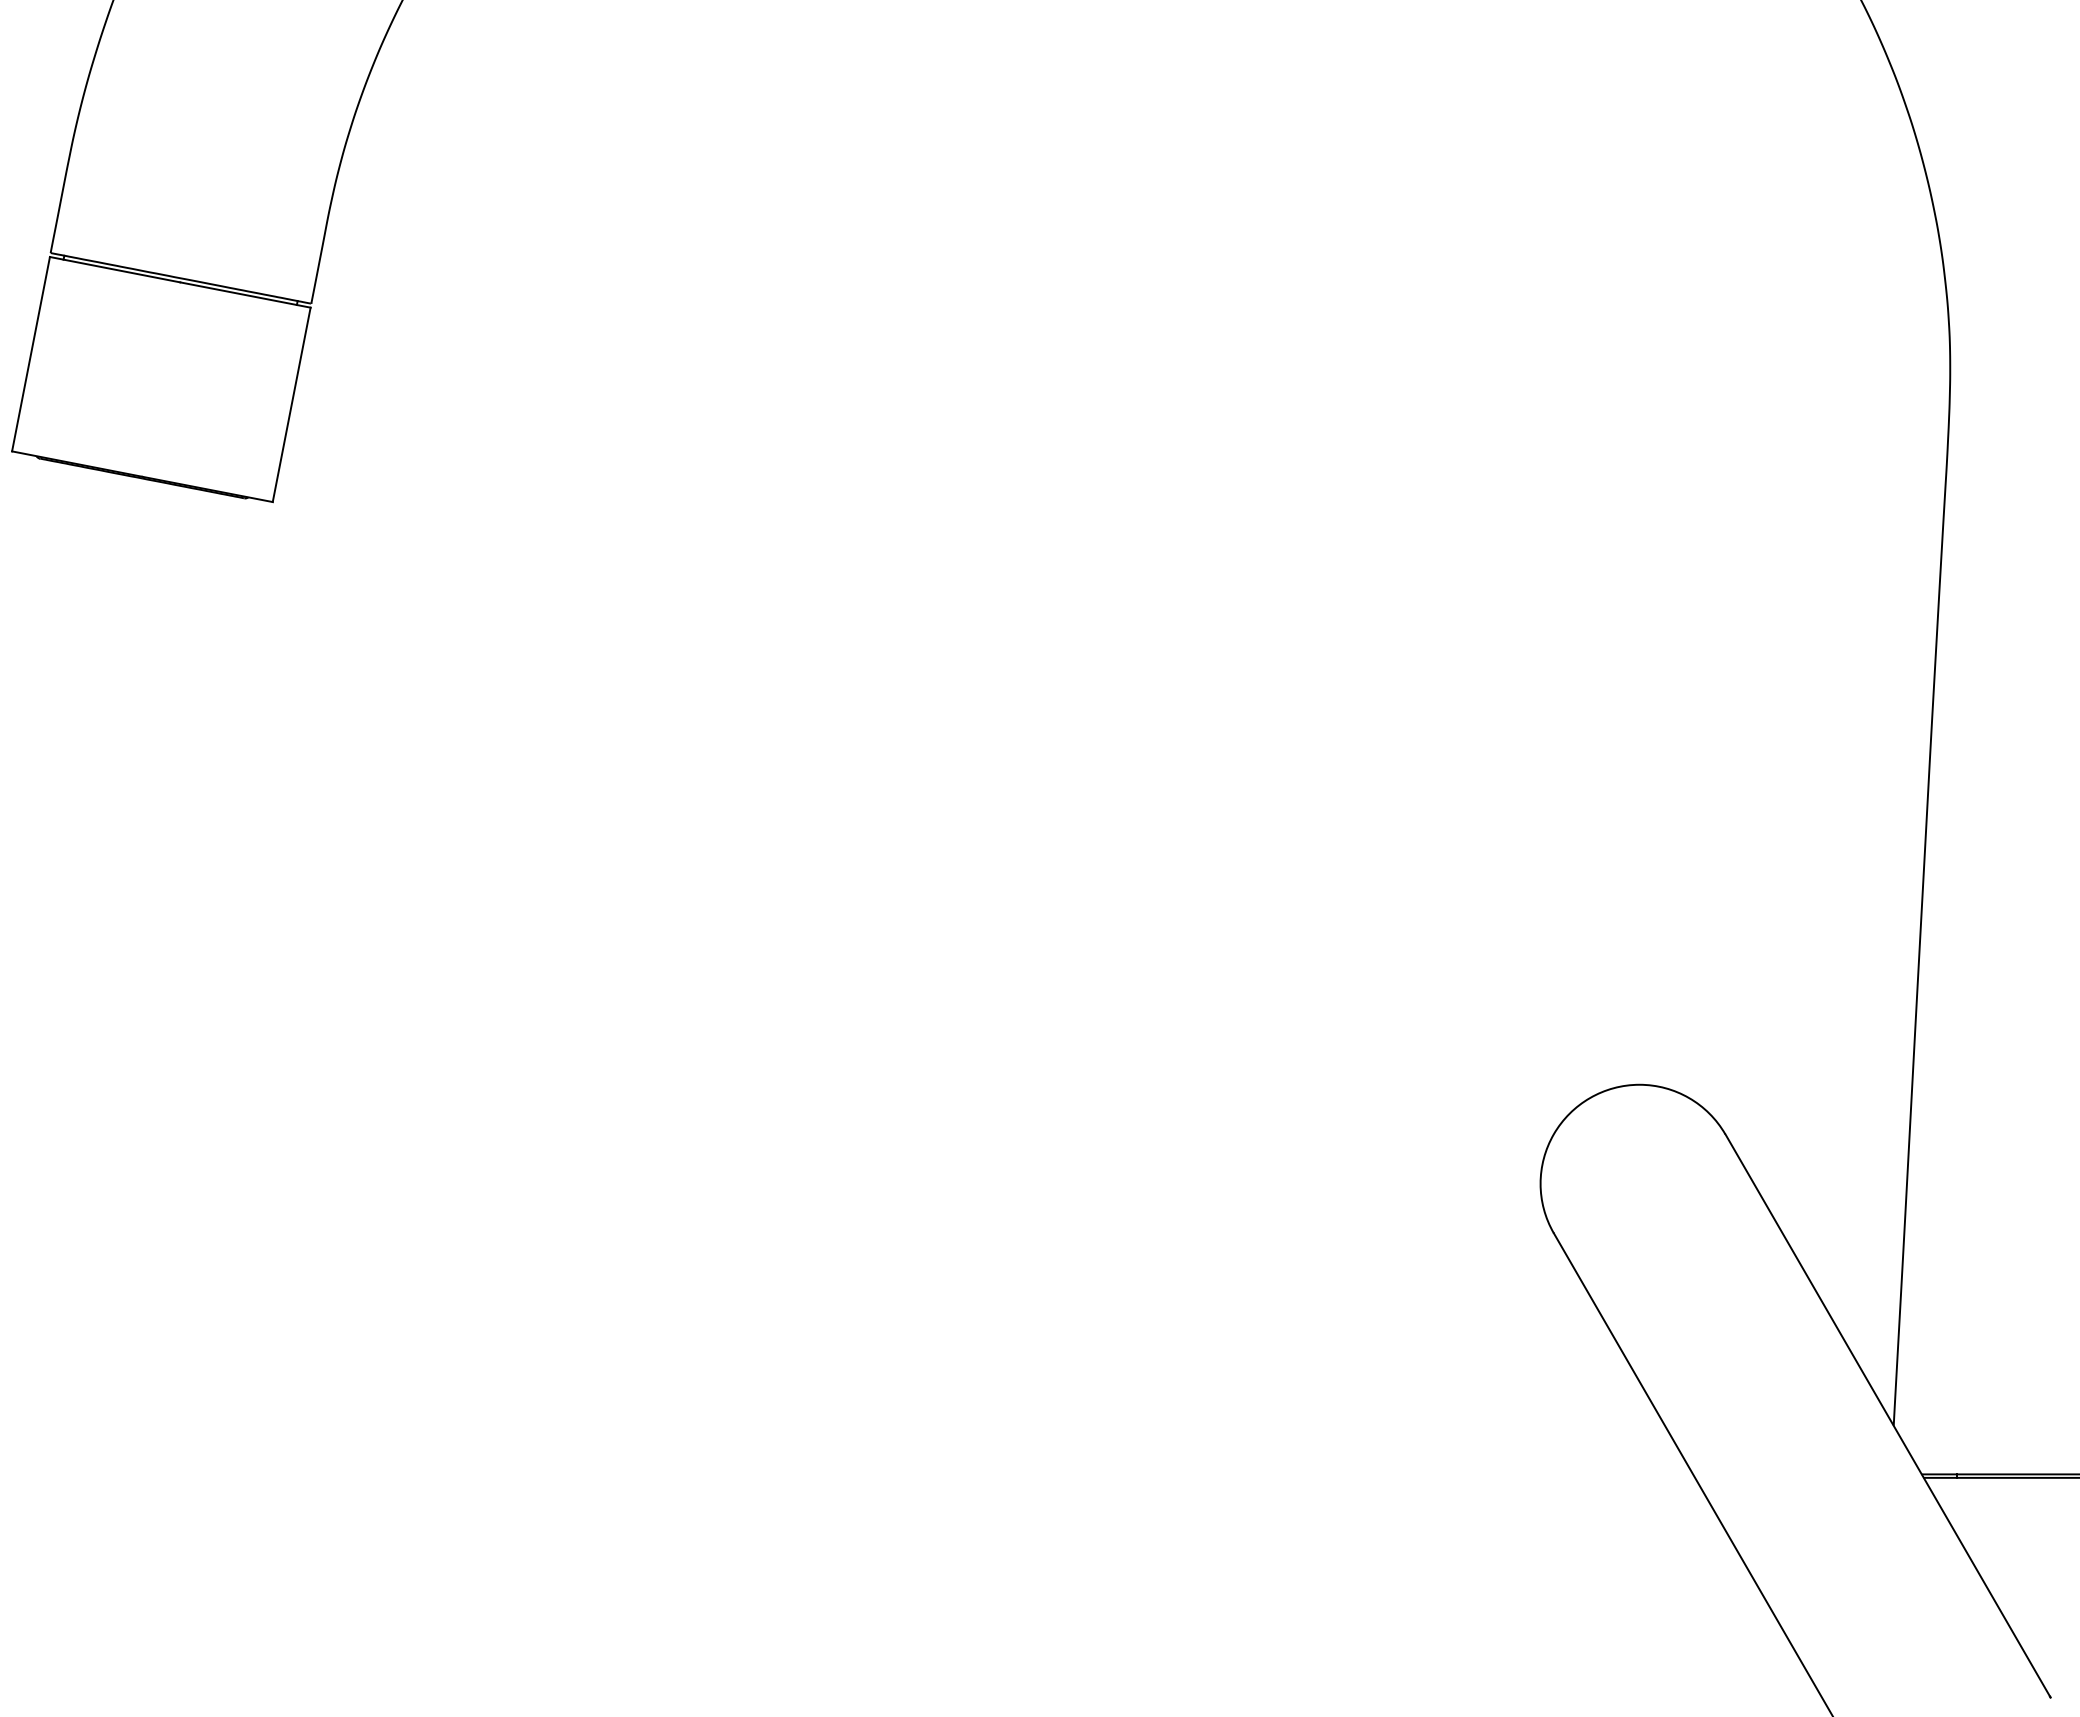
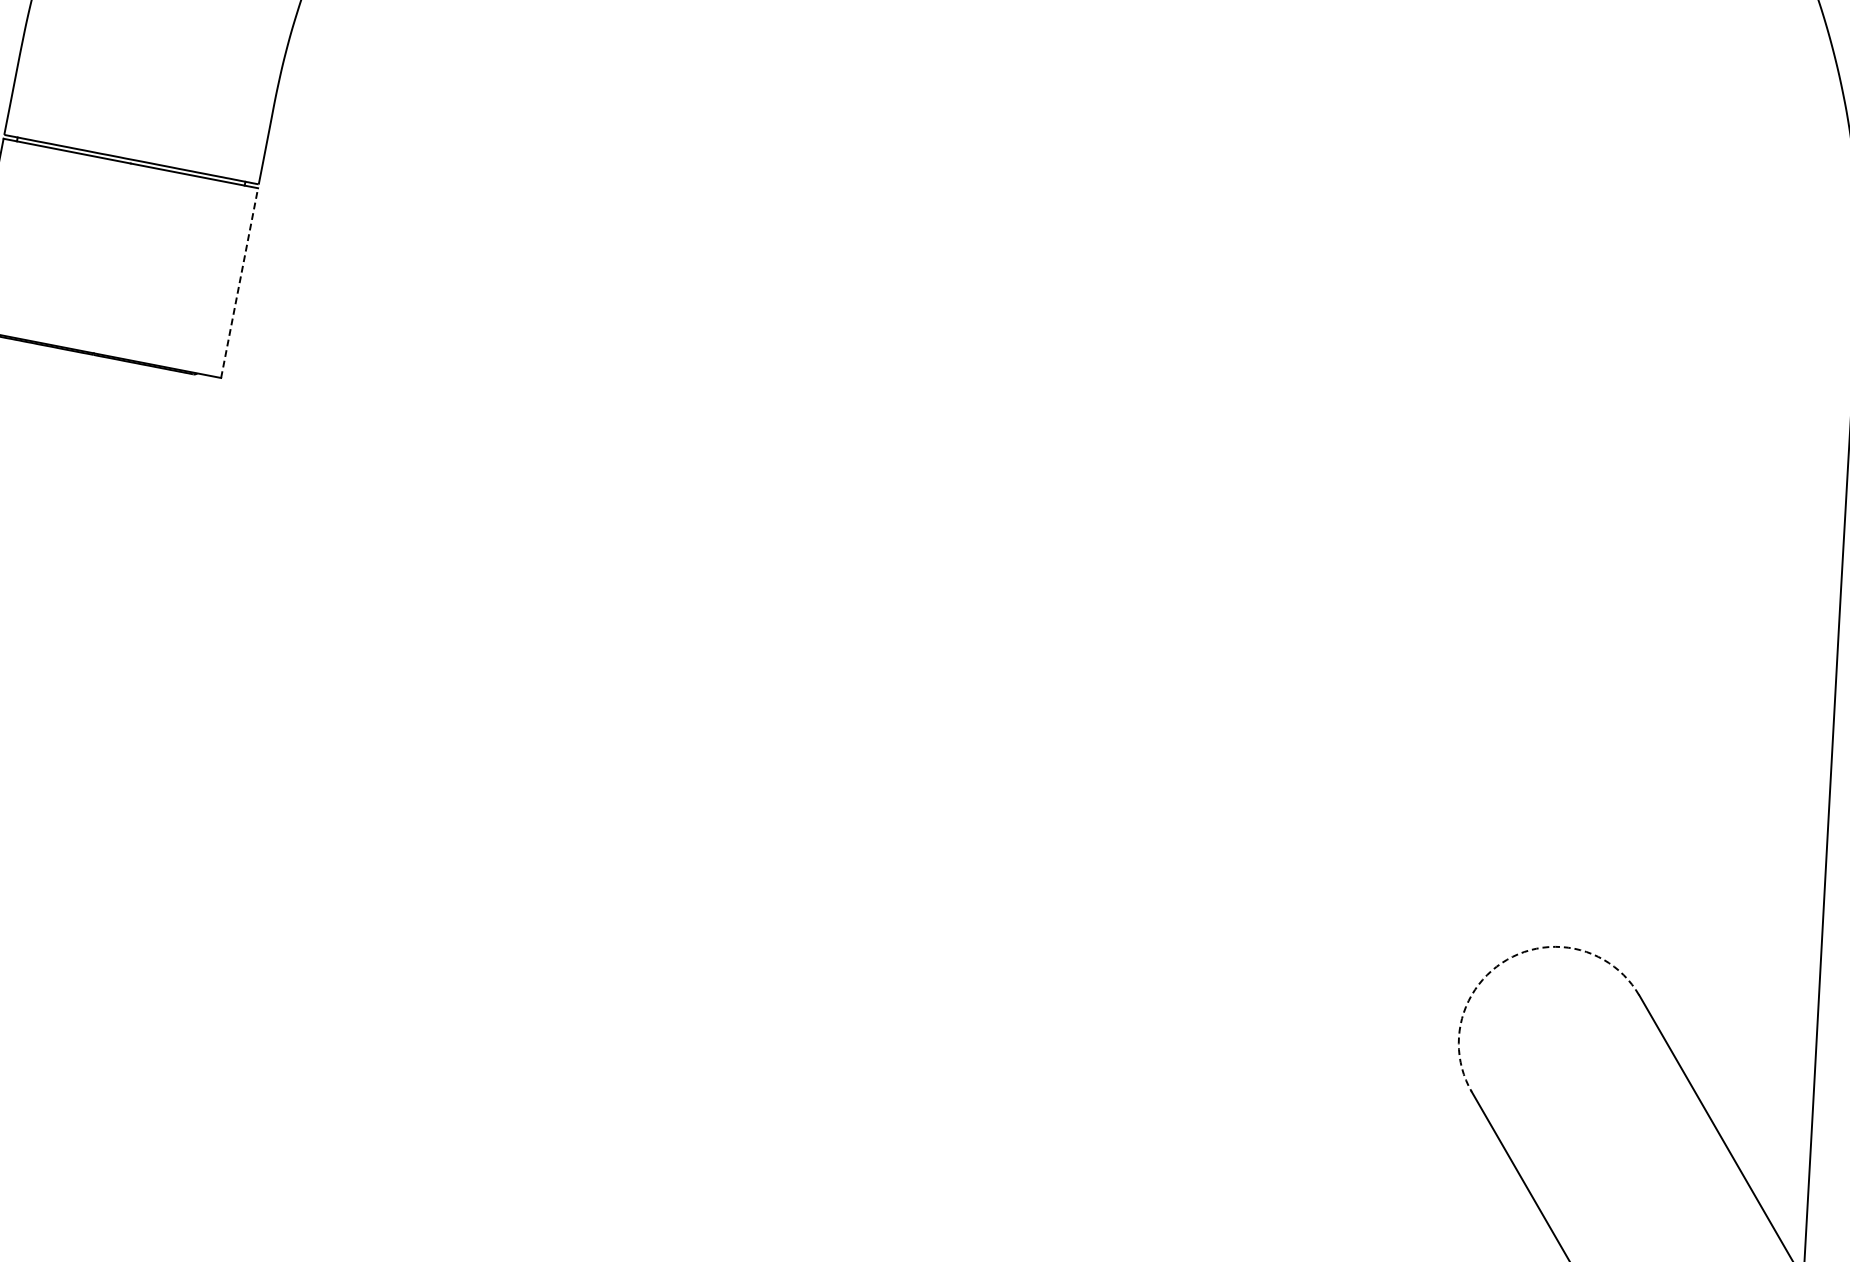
line: (291, 404) -> (239, 282), solid -> dashed
arc: (1590, 1098) -> (1507, 960), solid -> dashed

